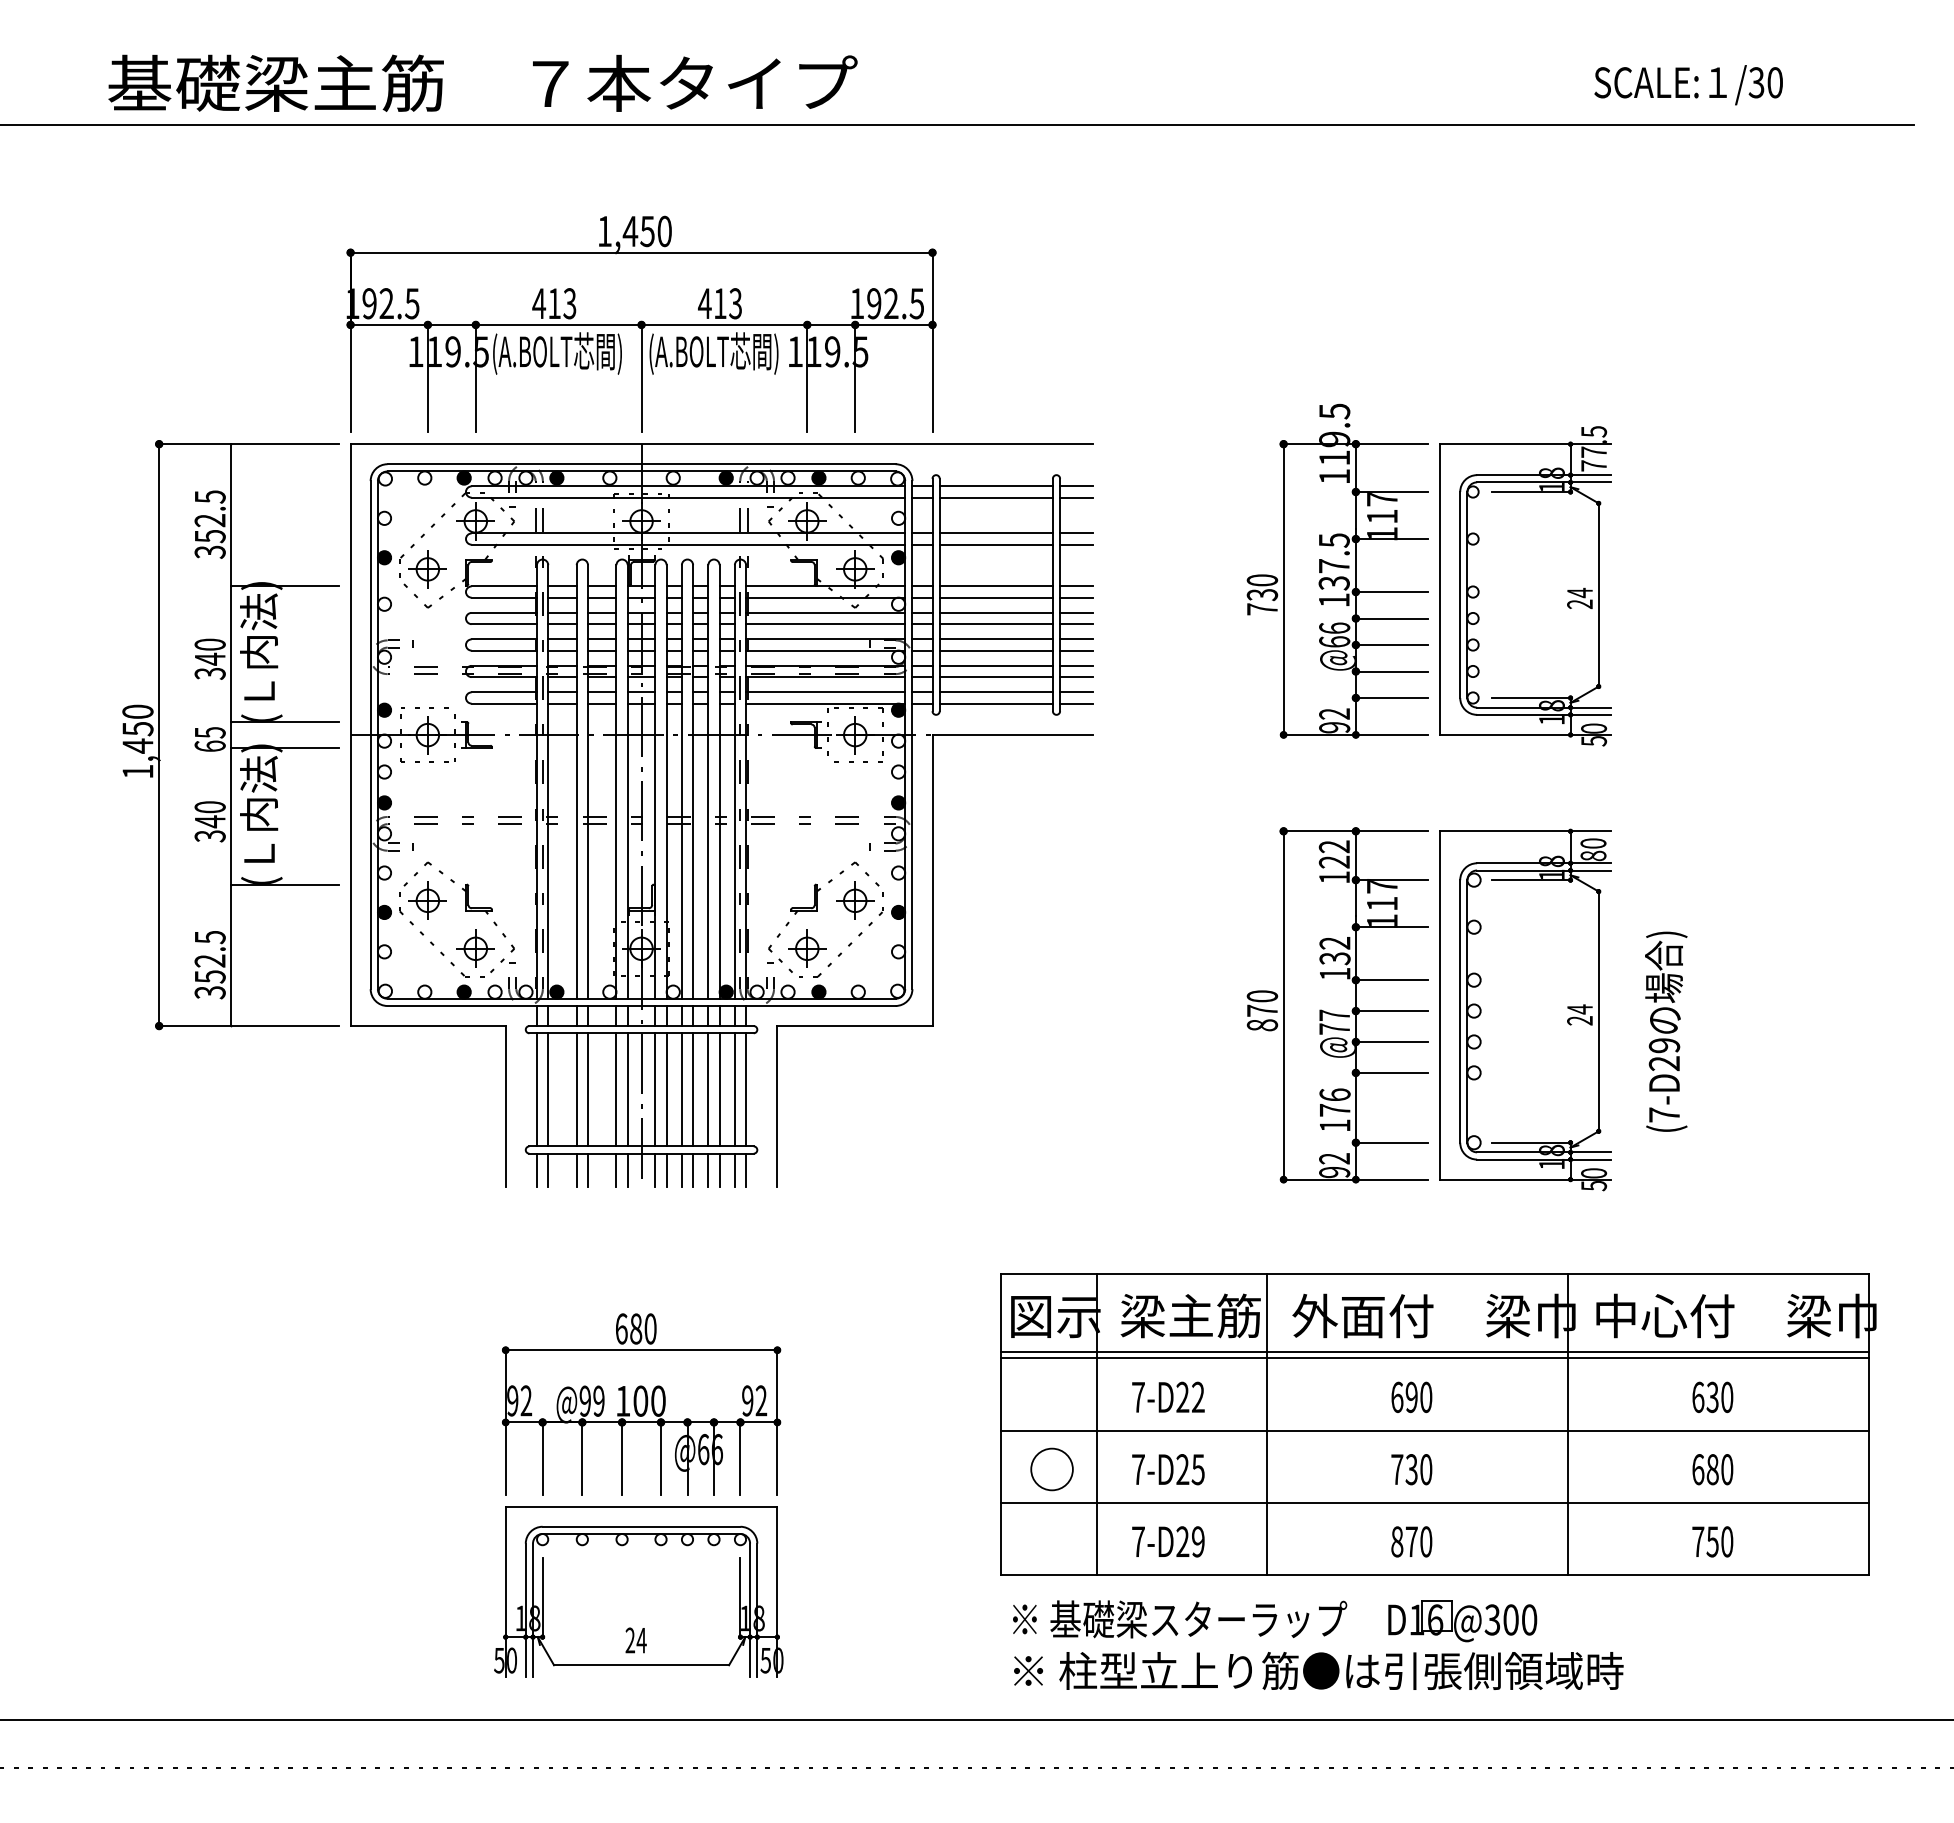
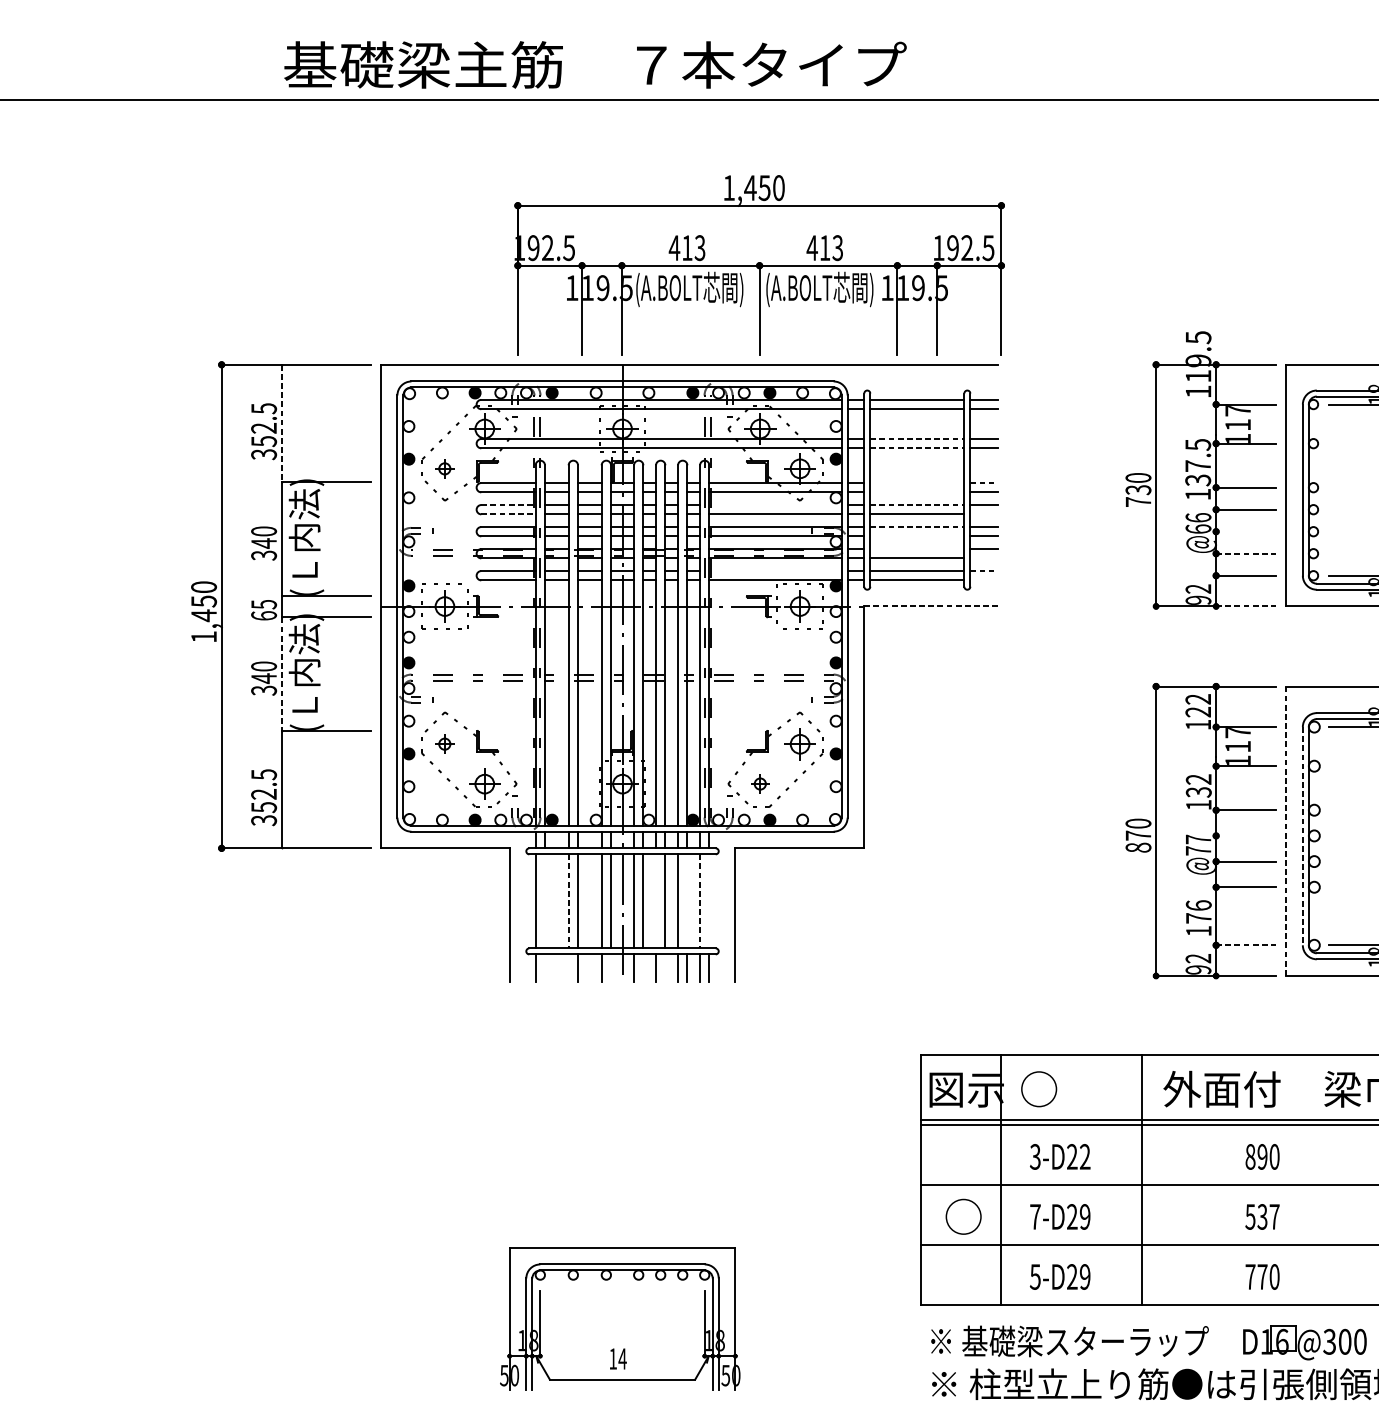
text: (482, 82) -> (595, 64), moved
part: (641, 323) -> (759, 264), moved
line: (231, 514) -> (281, 423), solid -> dashed
line: (996, 533) -> (917, 439), solid -> dashed
line: (996, 544) -> (917, 448), solid -> dashed
part: (427, 569) -> (444, 468), size x0.6
line: (995, 586) -> (916, 483), removed
line: (1077, 586) -> (984, 483), solid -> dashed
line: (995, 597) -> (916, 492), removed
line: (504, 612) -> (508, 504), solid -> dashed
line: (825, 612) -> (775, 504), removed
line: (996, 612) -> (917, 504), solid -> dashed
line: (504, 624) -> (508, 514), solid -> dashed
line: (1076, 624) -> (983, 514), removed
line: (996, 639) -> (917, 527), solid -> dashed
line: (1391, 645) -> (1245, 532), removed
line: (995, 650) -> (916, 536), removed
line: (995, 665) -> (916, 548), removed
line: (1392, 671) -> (1246, 553), solid -> dashed
line: (1076, 677) -> (983, 558), removed
line: (825, 692) -> (775, 571), removed
line: (1077, 692) -> (984, 571), solid -> dashed
line: (1076, 703) -> (983, 580), removed
line: (1013, 734) -> (931, 606), solid -> dashed
line: (1392, 734) -> (1246, 606), solid -> dashed
line: (231, 816) -> (281, 674), solid -> dashed
part: (427, 900) -> (444, 744), size x0.6
part: (807, 948) -> (760, 783), size x0.6
line: (1440, 1005) -> (1286, 831), solid -> dashed
line: (1391, 1011) -> (1245, 836), removed
line: (1460, 1011) -> (1303, 836), solid -> dashed
line: (548, 1089) -> (545, 901), removed
line: (576, 1089) -> (568, 901), solid -> dashed
line: (681, 1089) -> (655, 901), removed
line: (719, 1089) -> (687, 901), removed
line: (734, 1089) -> (699, 901), solid -> dashed
line: (746, 1089) -> (709, 901), removed
line: (1392, 1142) -> (1246, 945), solid -> dashed
line: (548, 1169) -> (545, 967), removed
line: (576, 1169) -> (568, 967), removed
line: (627, 1169) -> (610, 967), removed
line: (666, 1169) -> (643, 967), removed
line: (693, 1169) -> (665, 967), removed
text: (1190, 1315) -> (1078, 1088), 梁主筋 -> ○
text: (1397, 1396) -> (1250, 1156), 690 -> 890
text: (1137, 1397) -> (1034, 1157), 7-D22 -> 3-D22
part: (641, 1404) -> (622, 1162), removed
text: (1197, 1469) -> (1084, 1216), 7-D25 -> 7-D29
text: (1411, 1469) -> (1262, 1216), 730 -> 537
text: (1137, 1541) -> (1034, 1276), 7-D29 -> 5-D29
text: (1397, 1541) -> (1250, 1276), 870 -> 770
text: (629, 1640) -> (612, 1358), 24 -> 14

